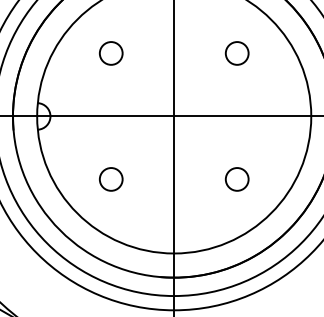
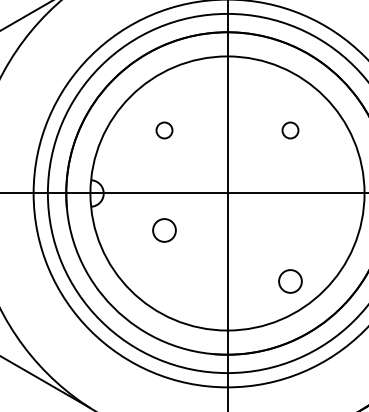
circle: (111, 53) -> (164, 130), size x0.7
circle: (237, 53) -> (290, 130), size x0.7
circle: (111, 179) -> (164, 230), moved
circle: (237, 179) -> (290, 281), moved

